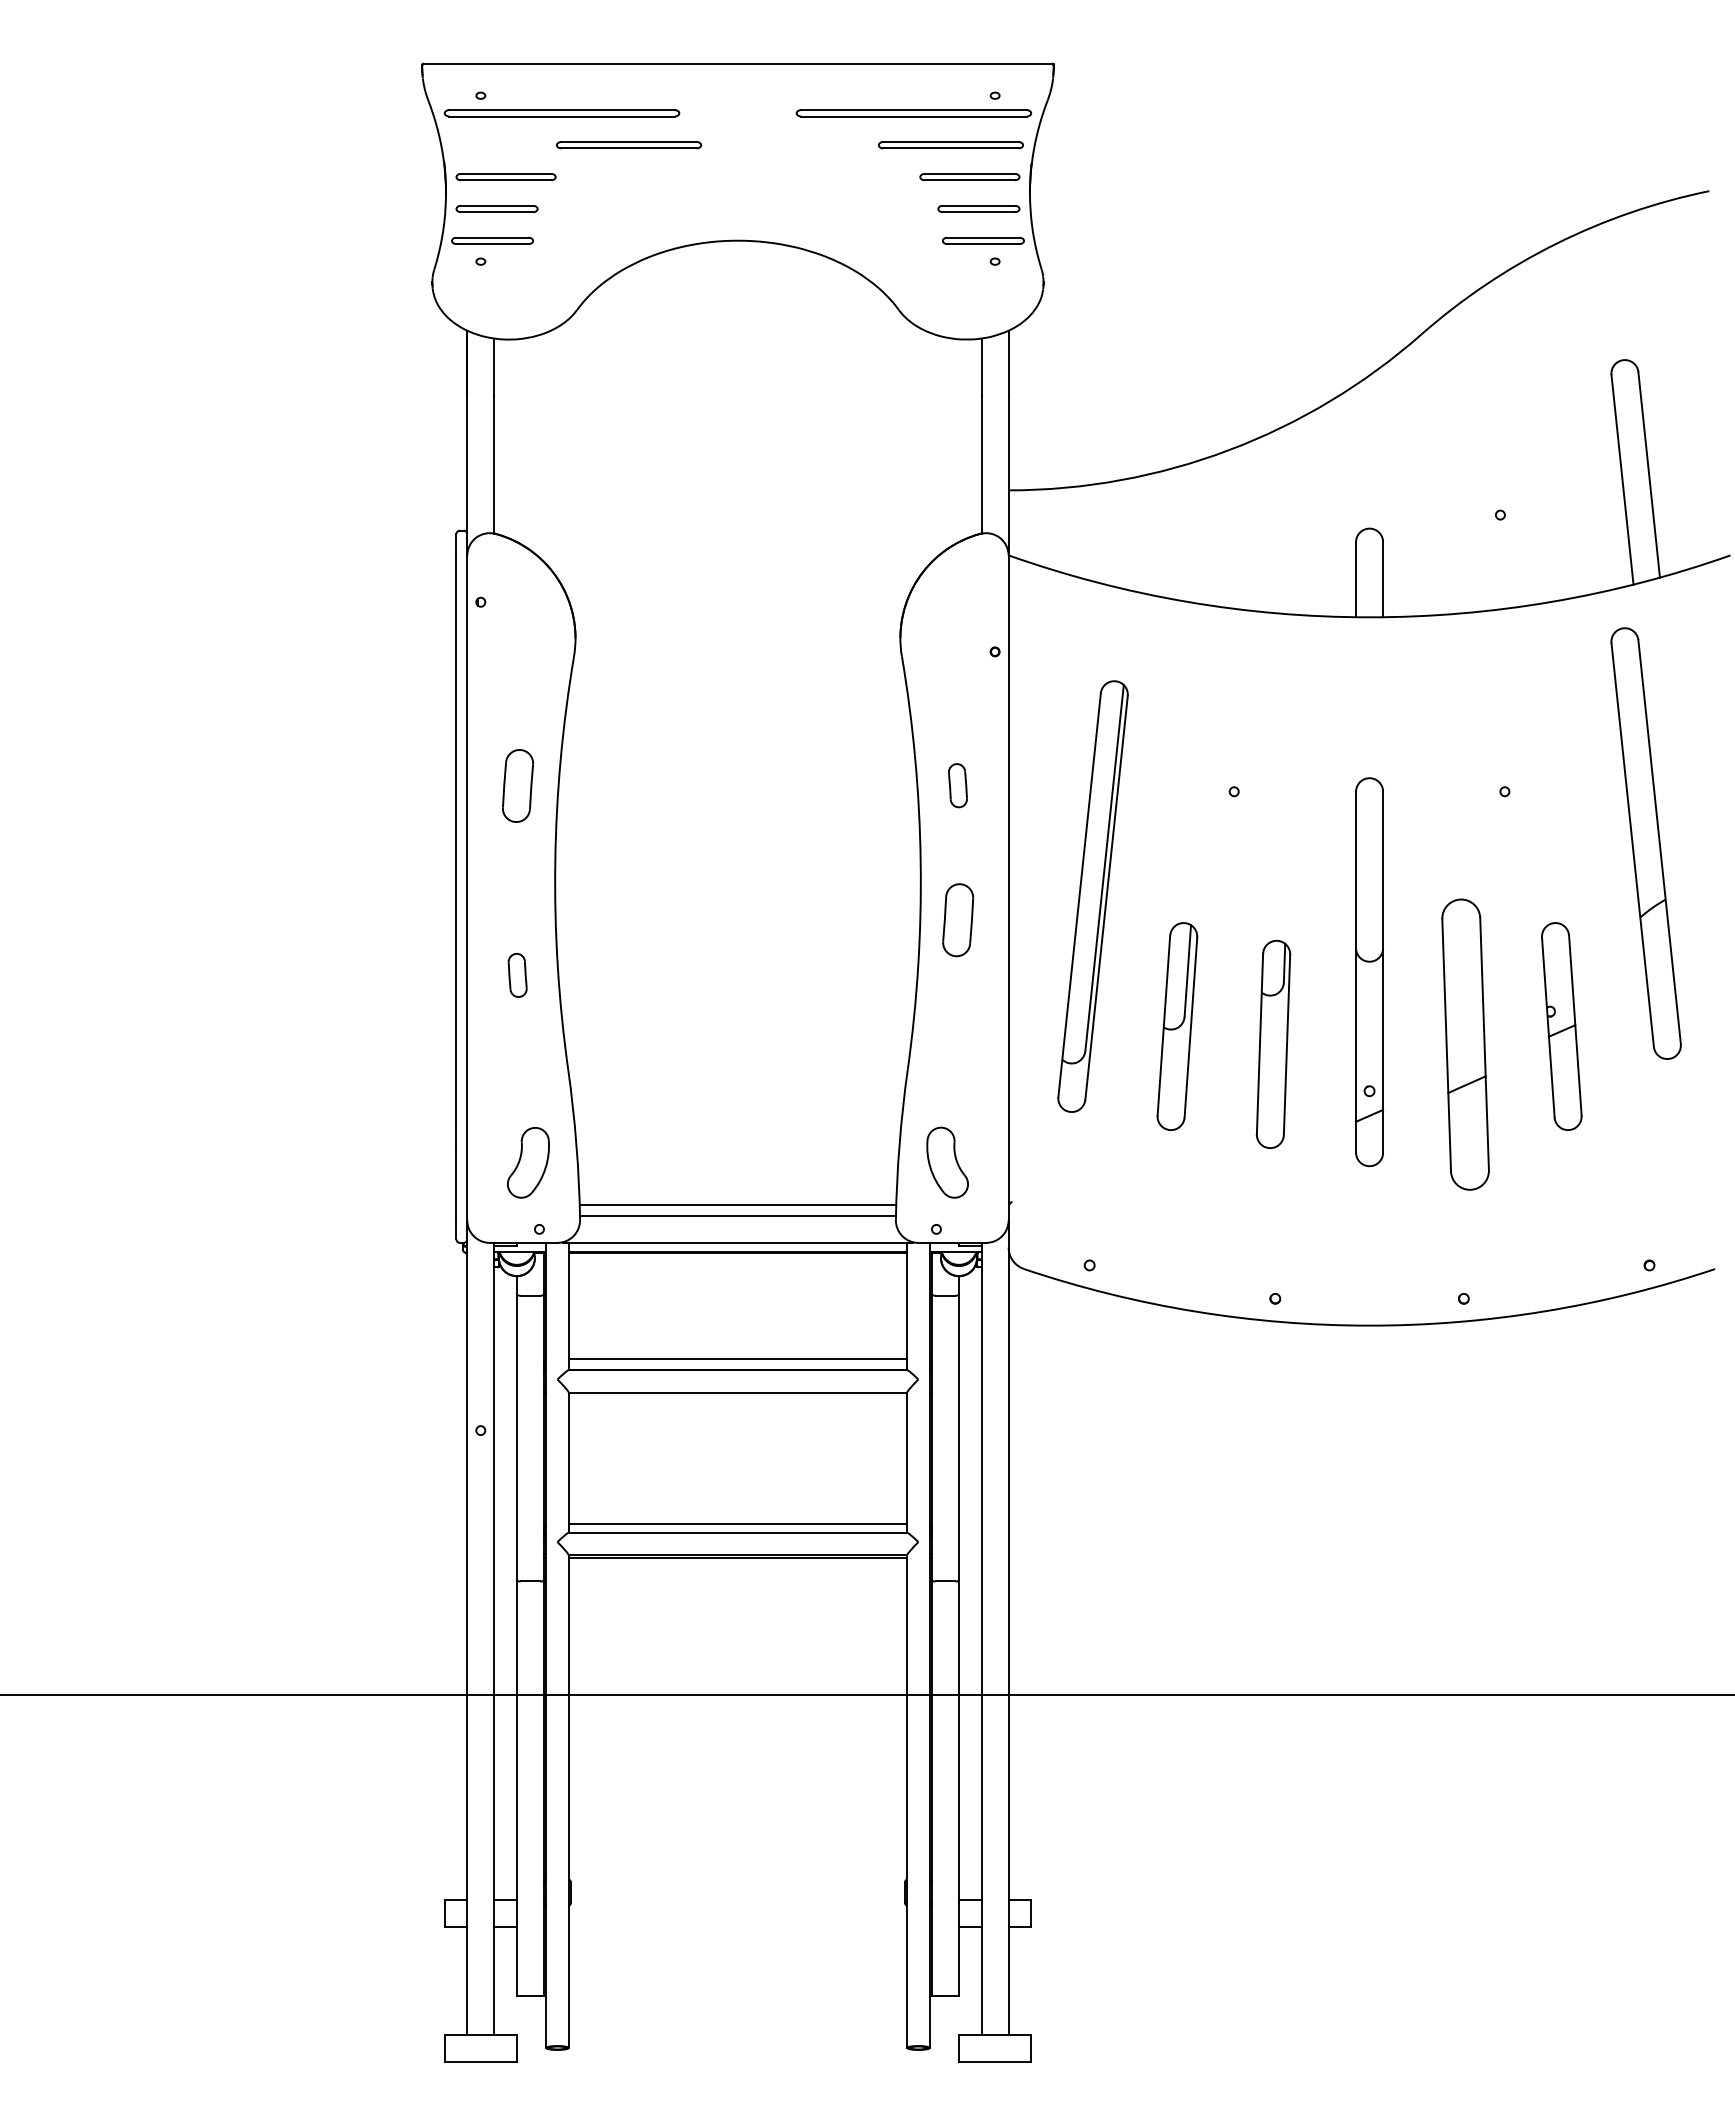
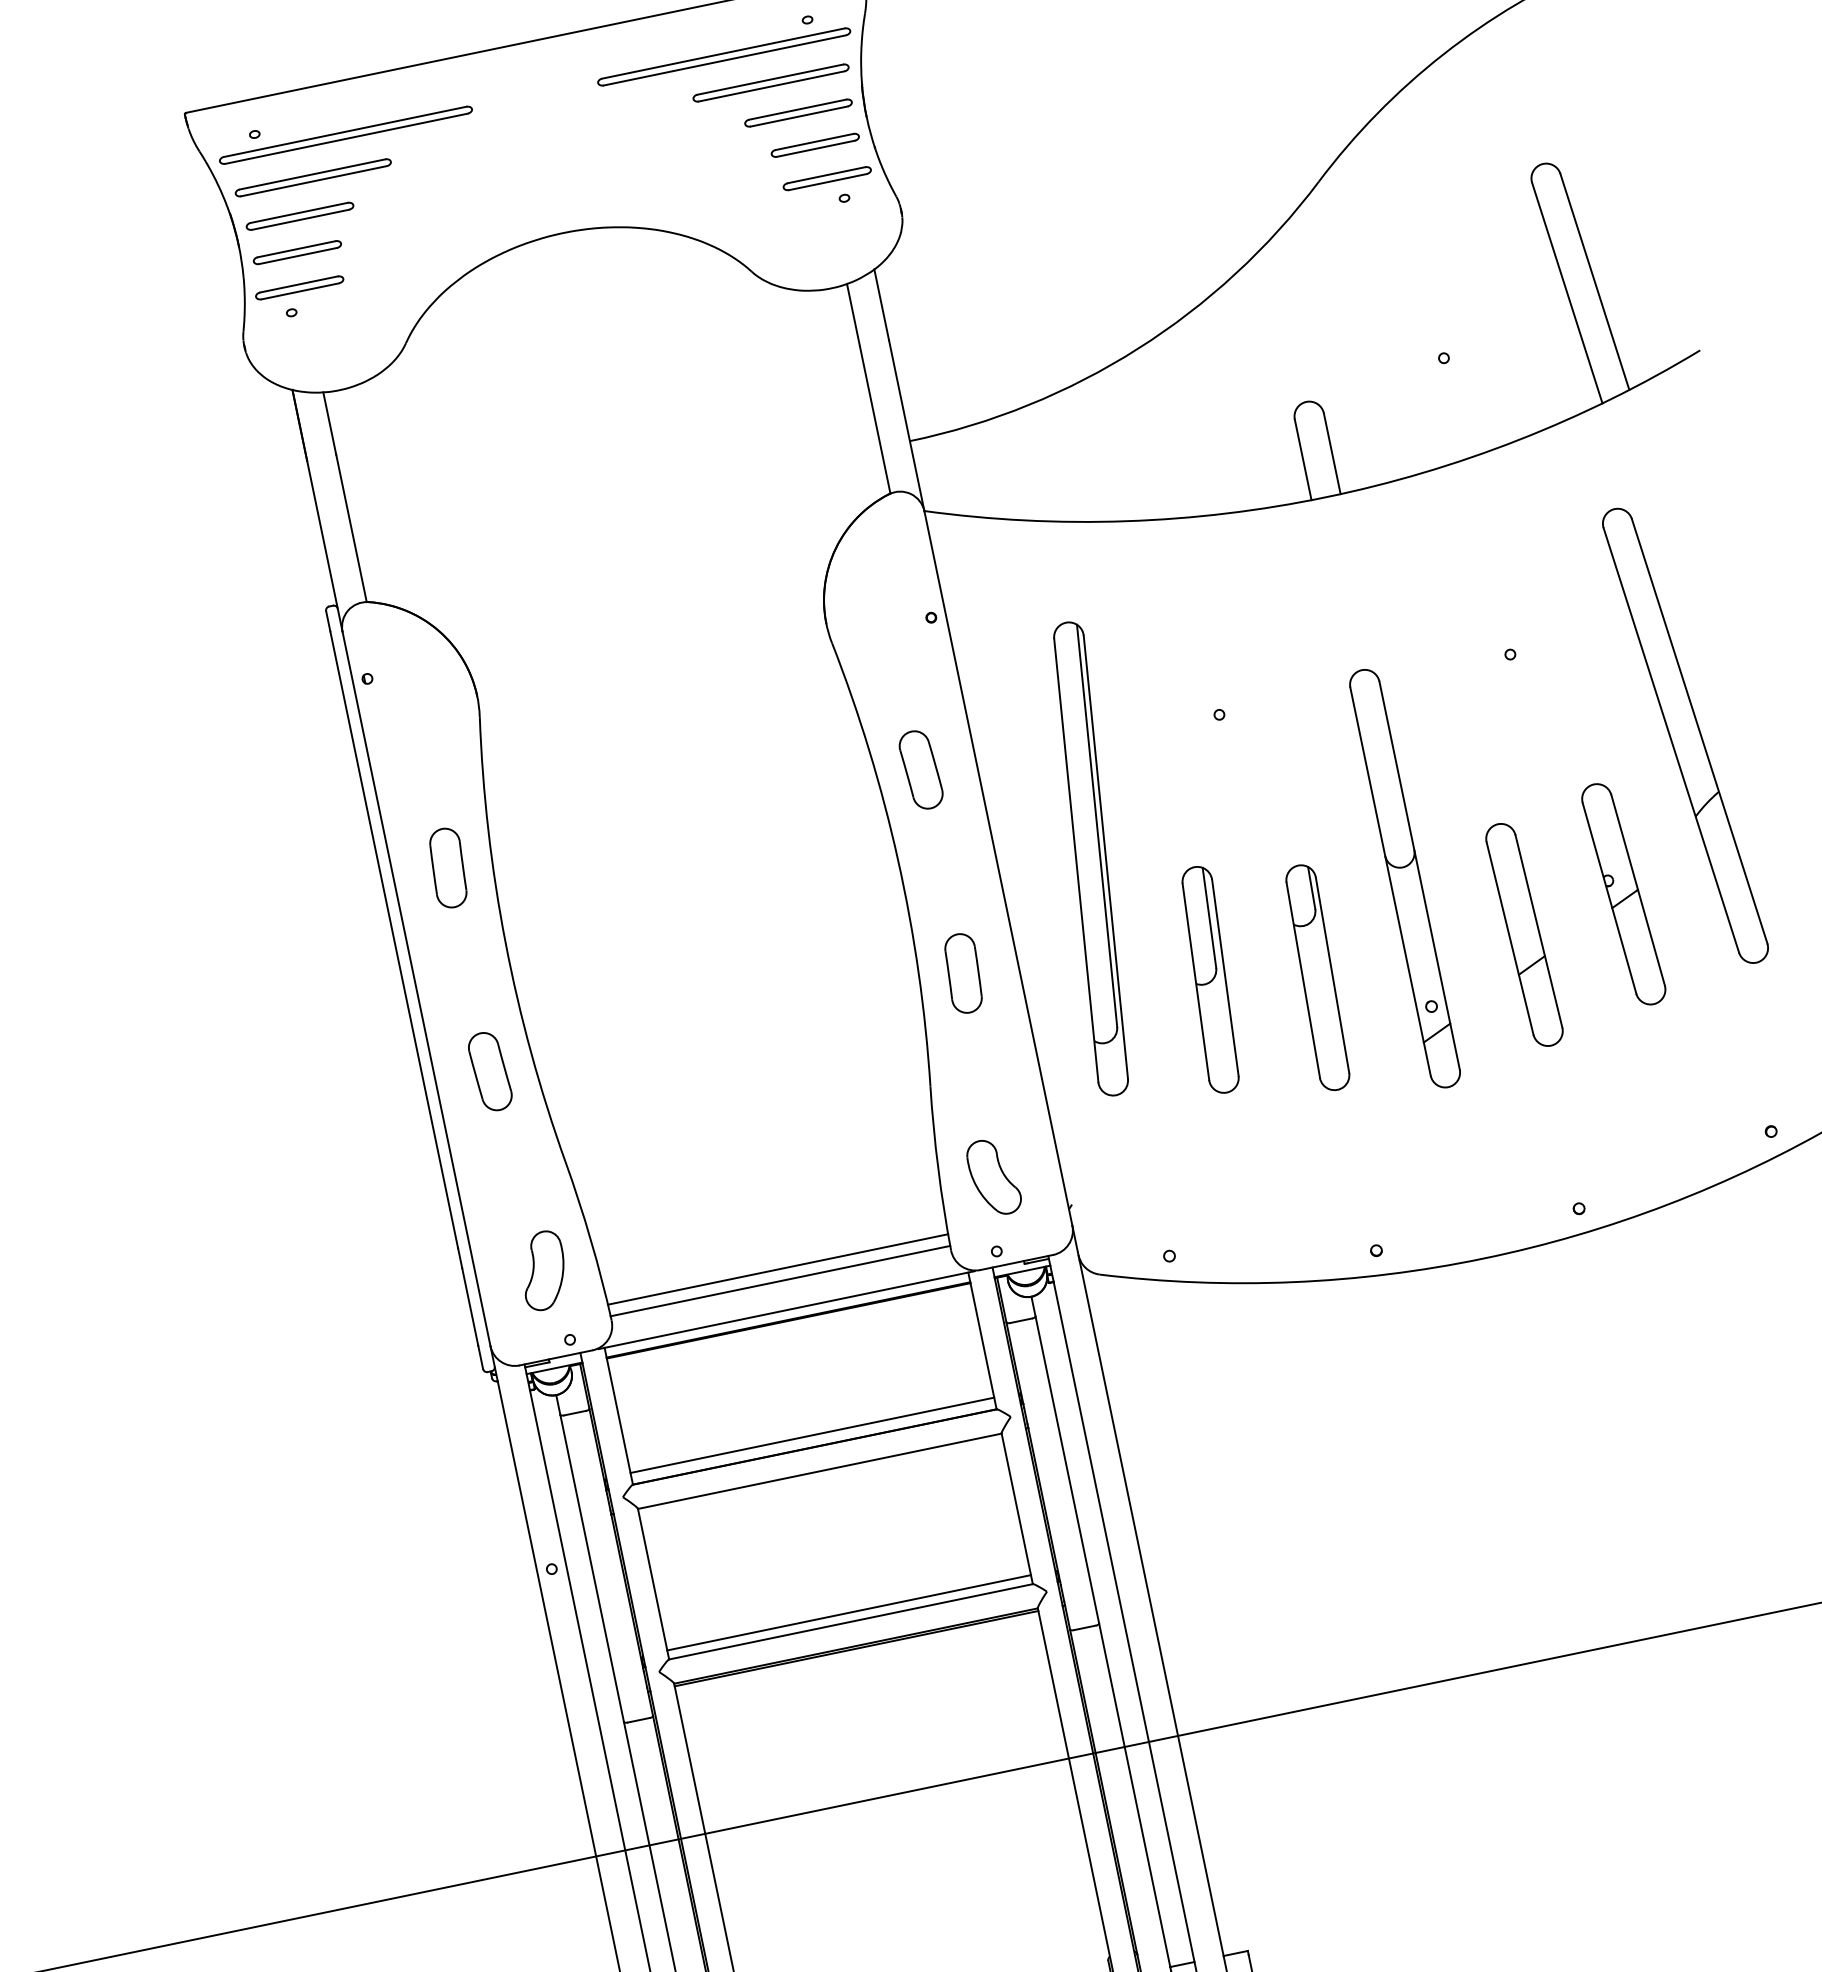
part: (629, 145) -> (313, 178), moved
part: (957, 785) -> (920, 769), size x1.67
part: (1645, 843) -> (1684, 735), moved
part: (958, 920) -> (963, 973), moved
part: (517, 975) -> (490, 1071), size x1.67
part: (1465, 1043) -> (1524, 933), size x0.71

